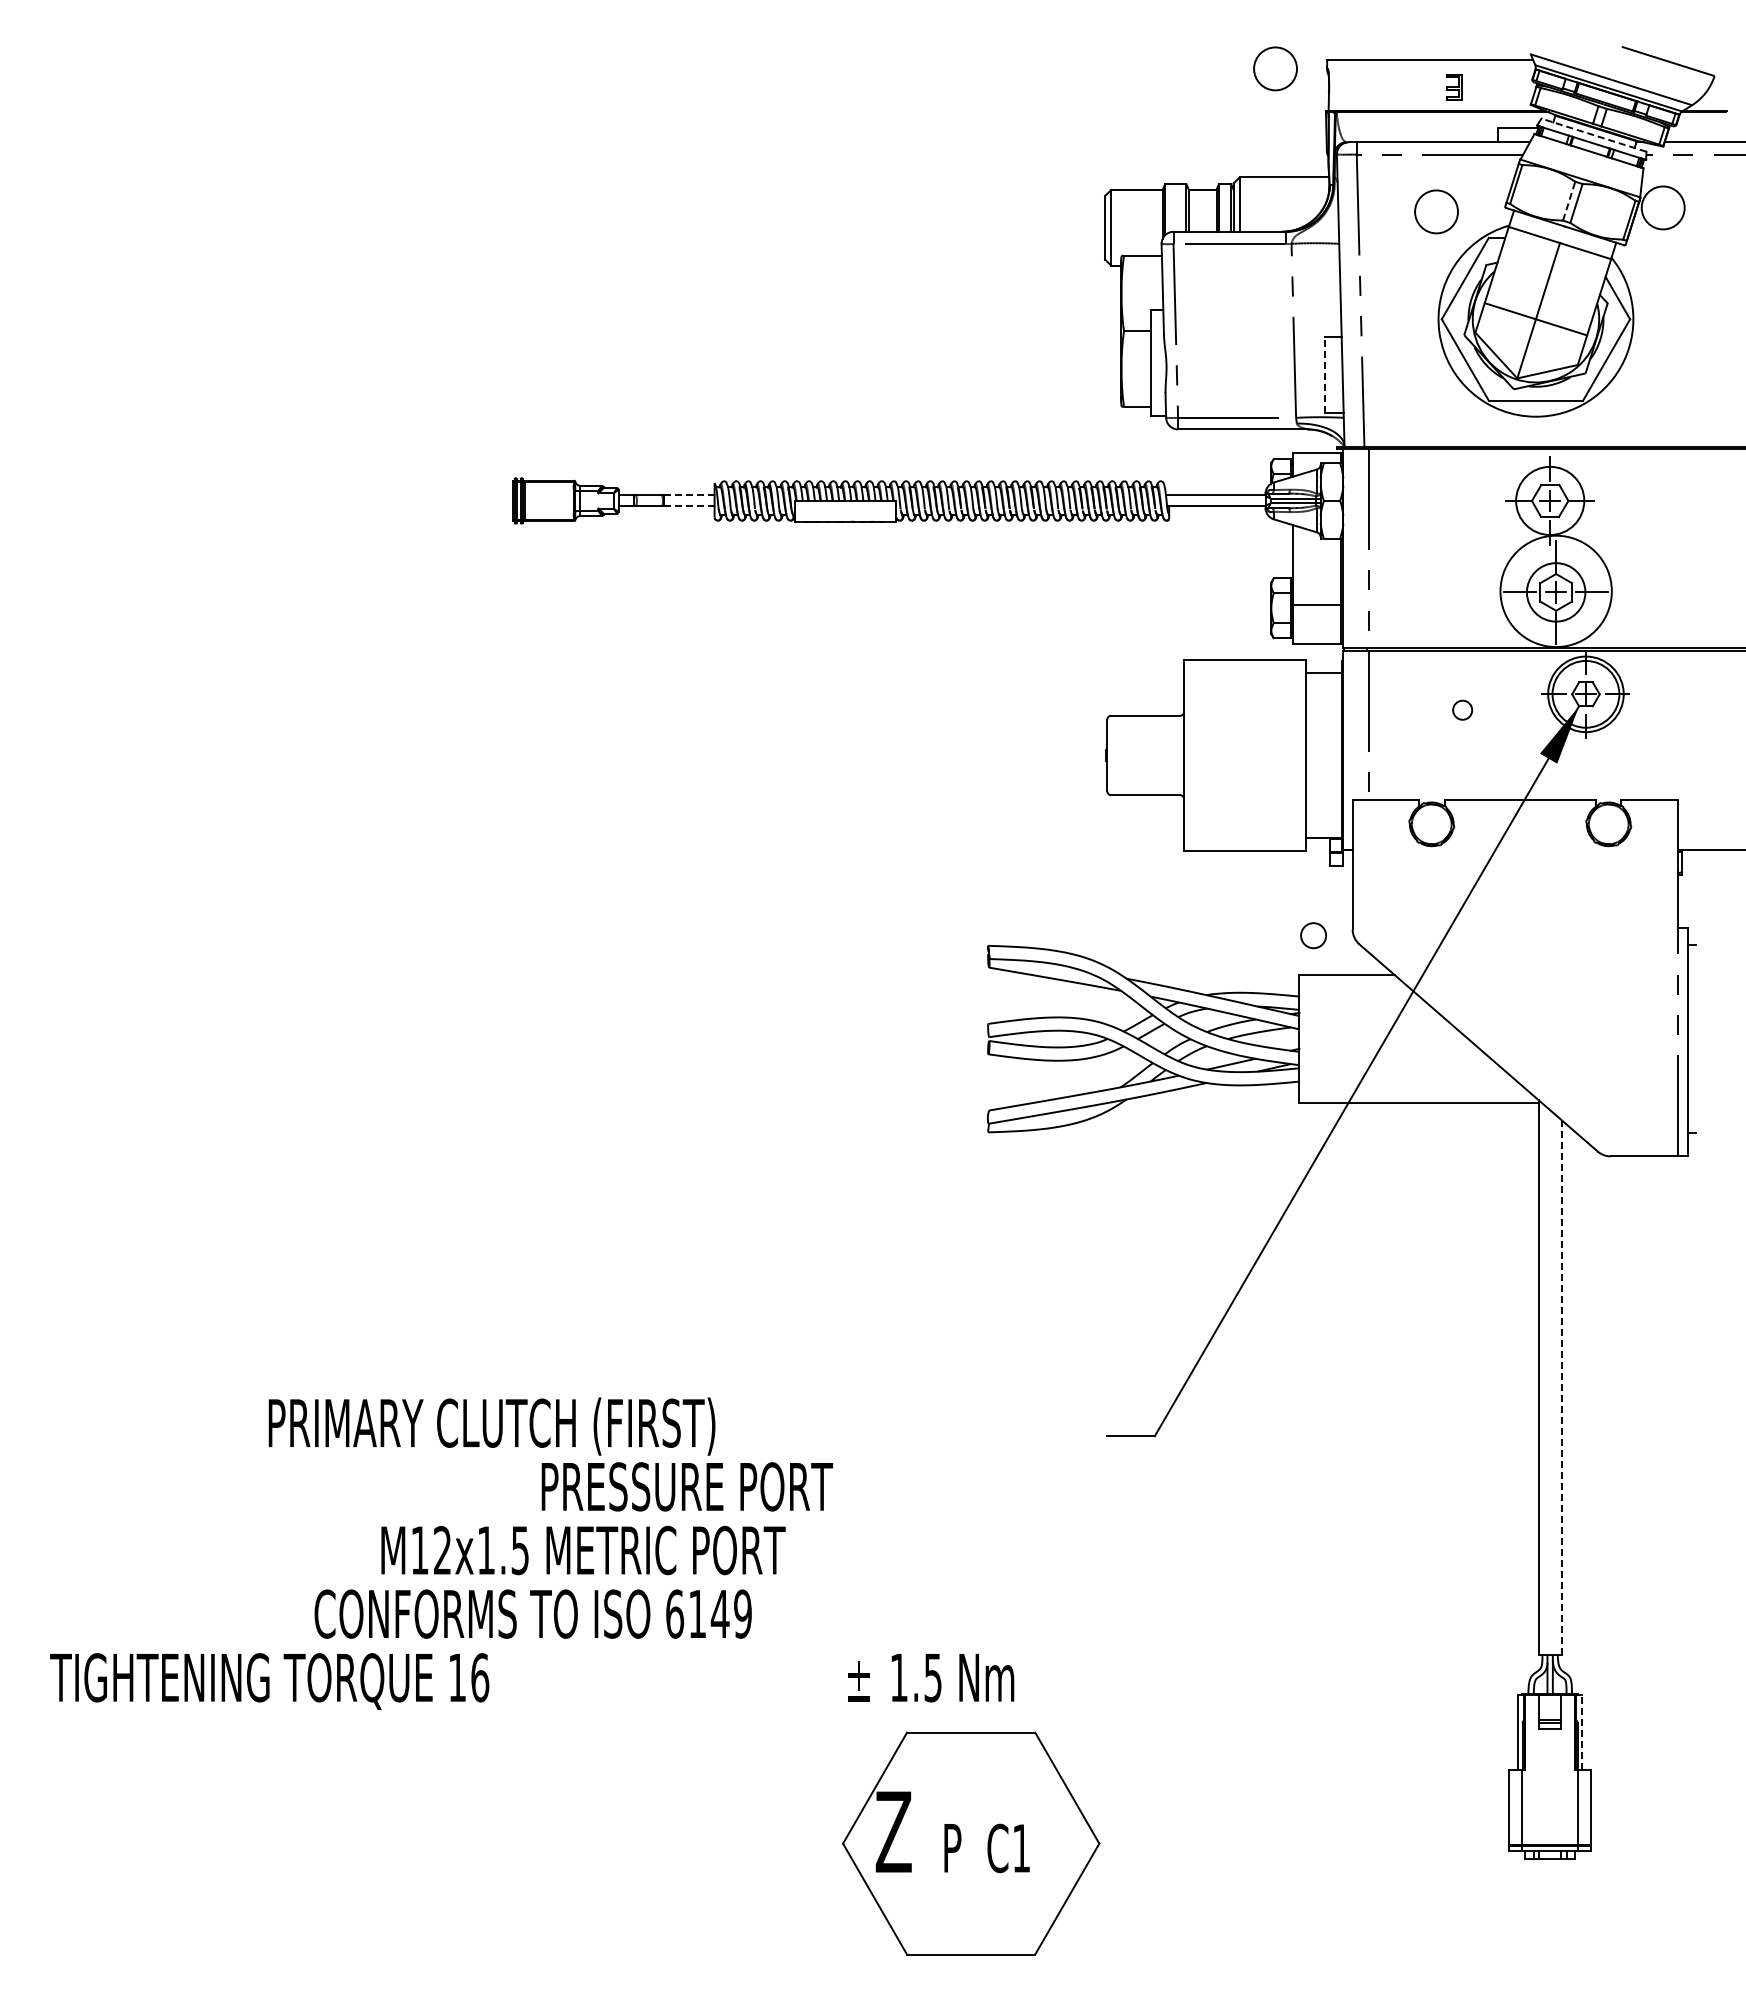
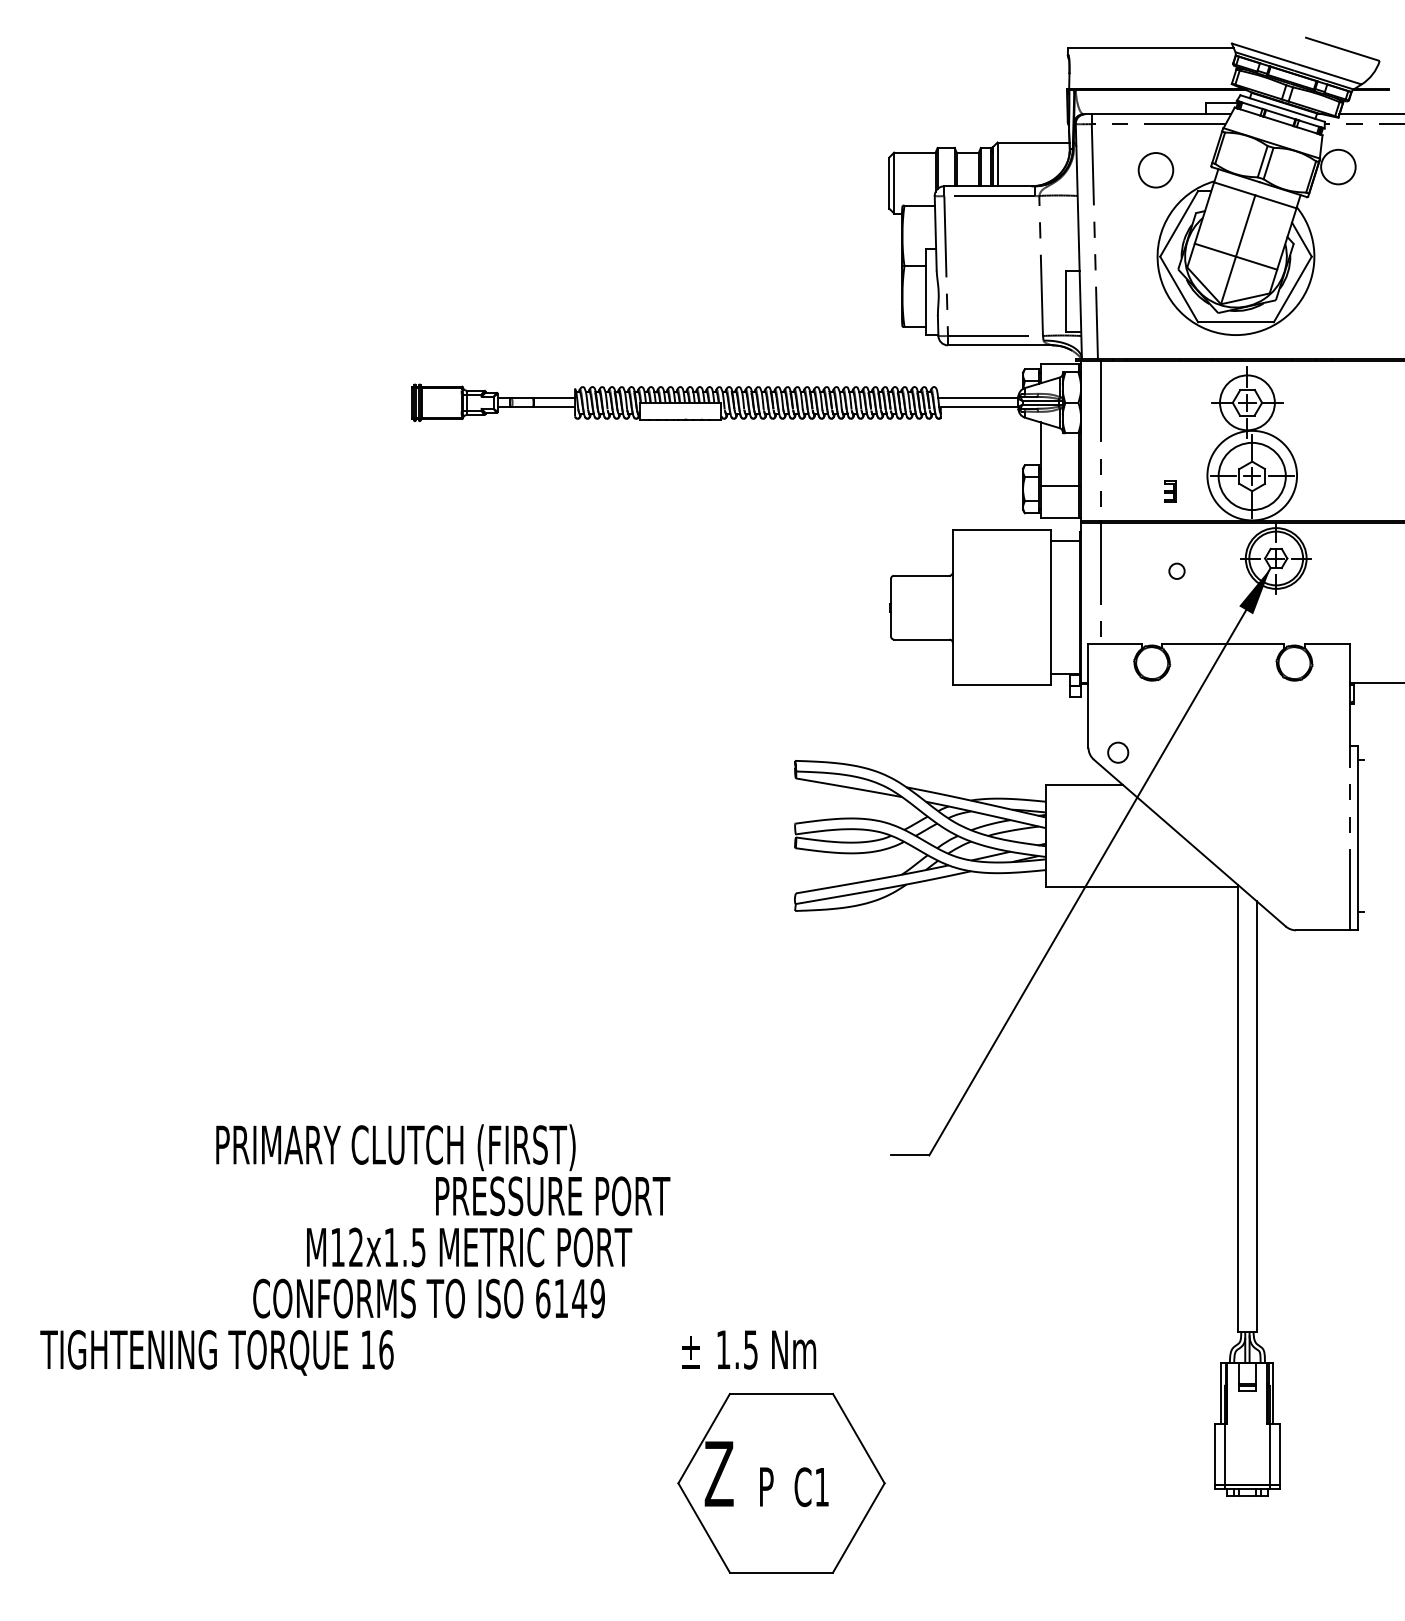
circle: (1275, 68) -> (1026, 54), removed
part: (1454, 87) -> (1170, 491), moved
line: (1593, 135) -> (1282, 108), dashed -> solid
line: (1569, 200) -> (1262, 161), dashed -> solid
line: (1324, 374) -> (1065, 301), dashed -> solid
line: (688, 495) -> (554, 398), dashed -> solid
line: (689, 506) -> (554, 407), dashed -> solid
circle: (1555, 592) -> (1251, 476), size x1.43
circle: (1313, 935) -> (1118, 752), moved
line: (1561, 1387) -> (1256, 1116), dashed -> solid
line: (1582, 1732) -> (1273, 1393), dashed -> solid

